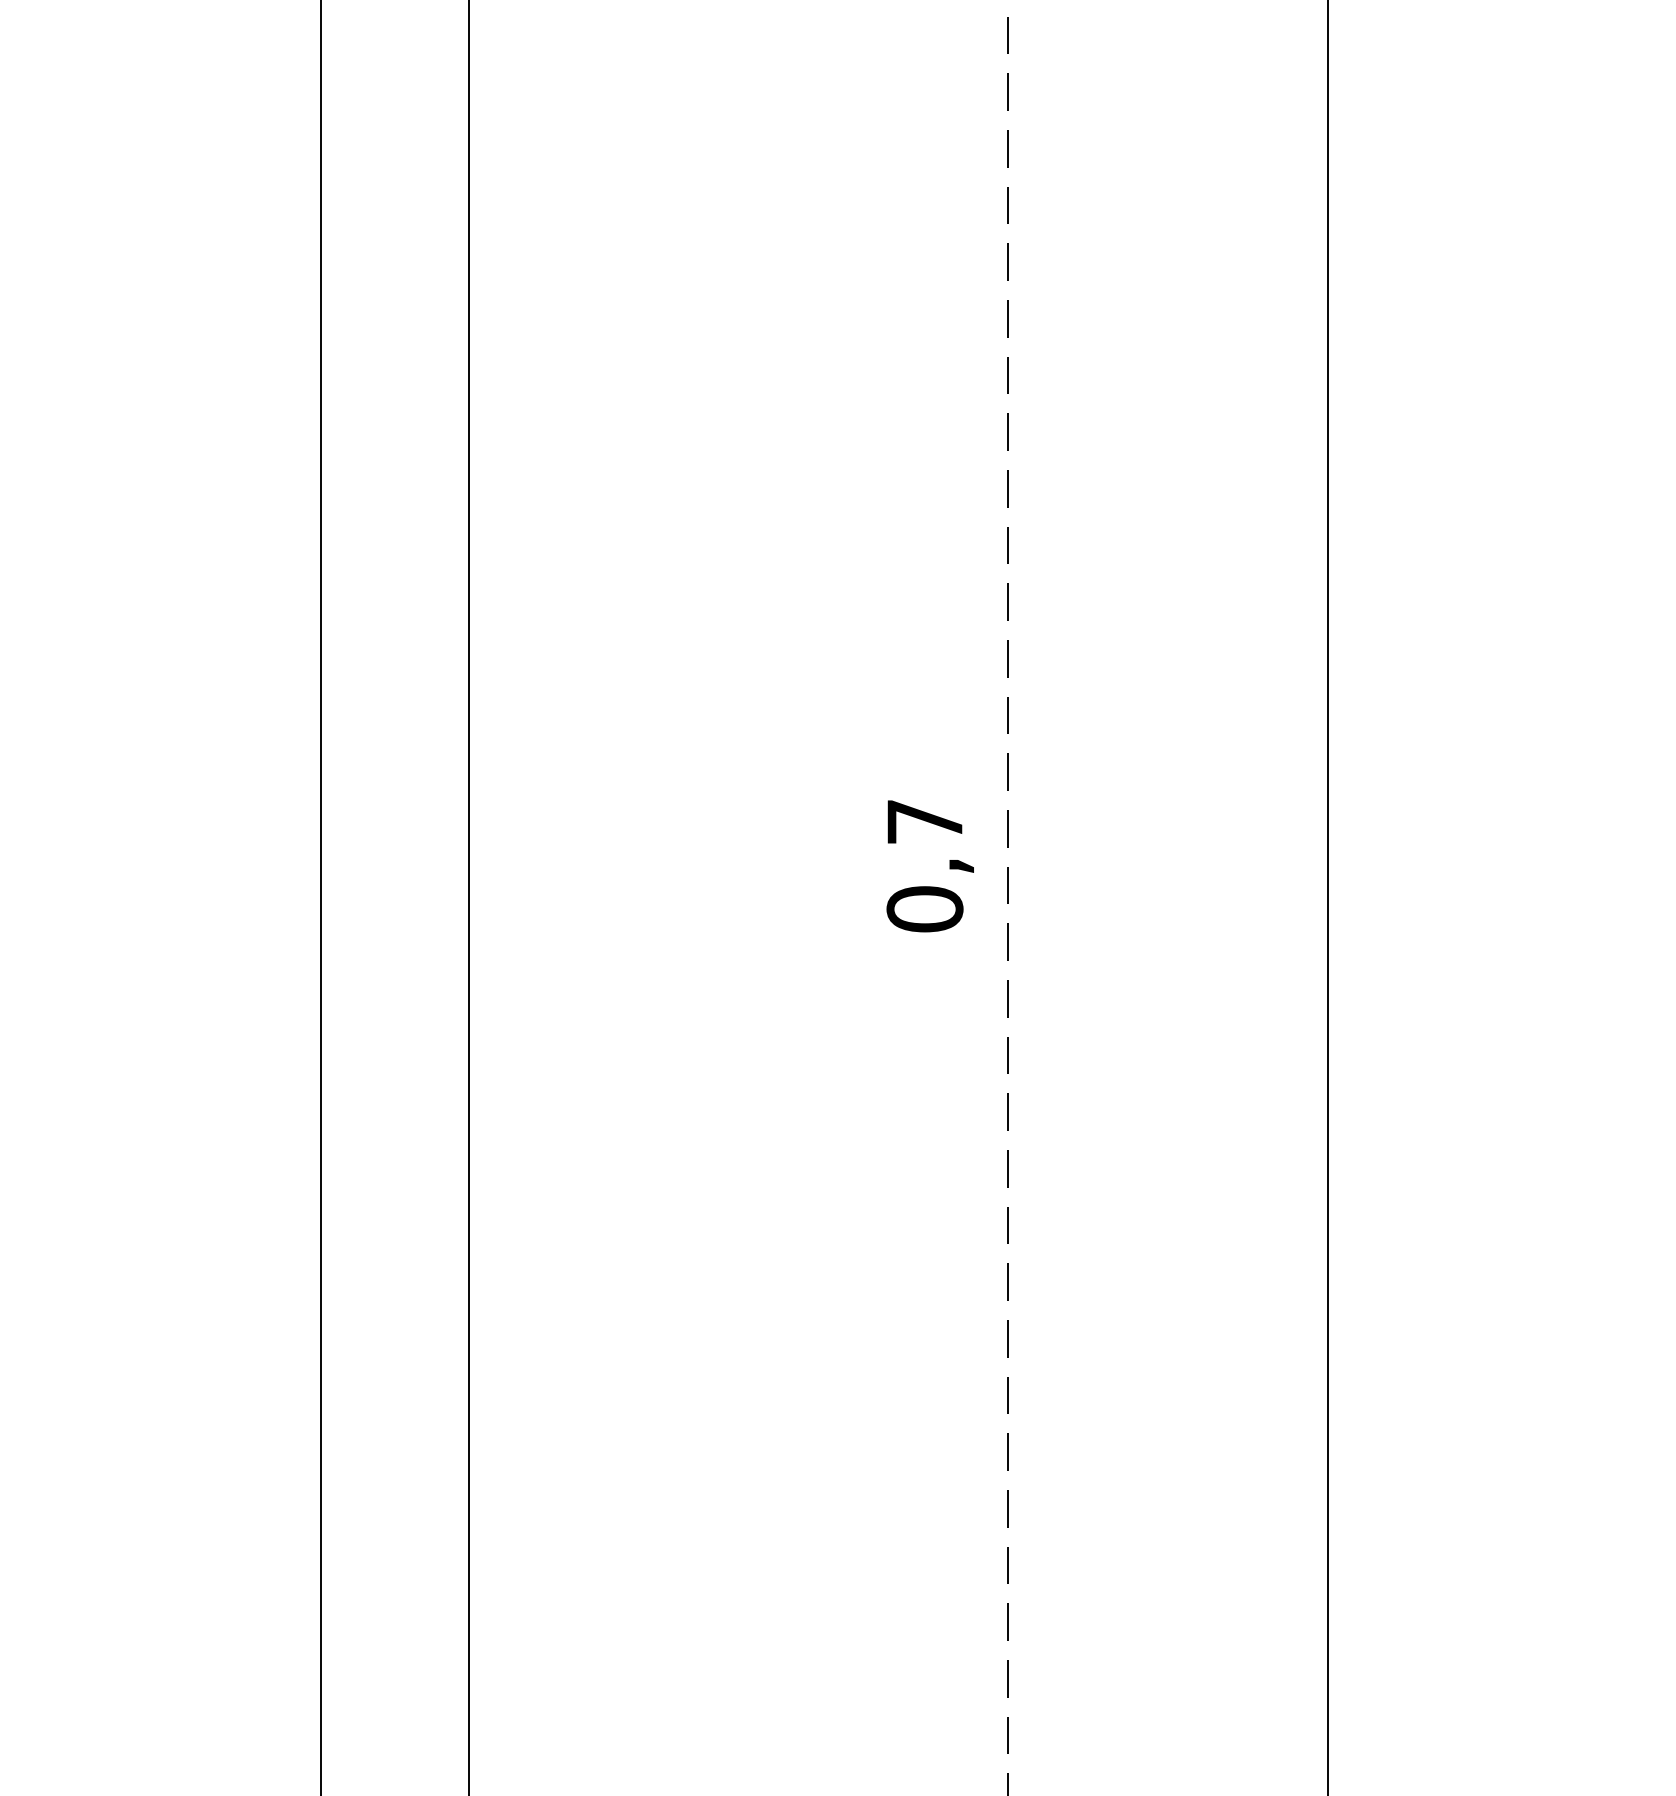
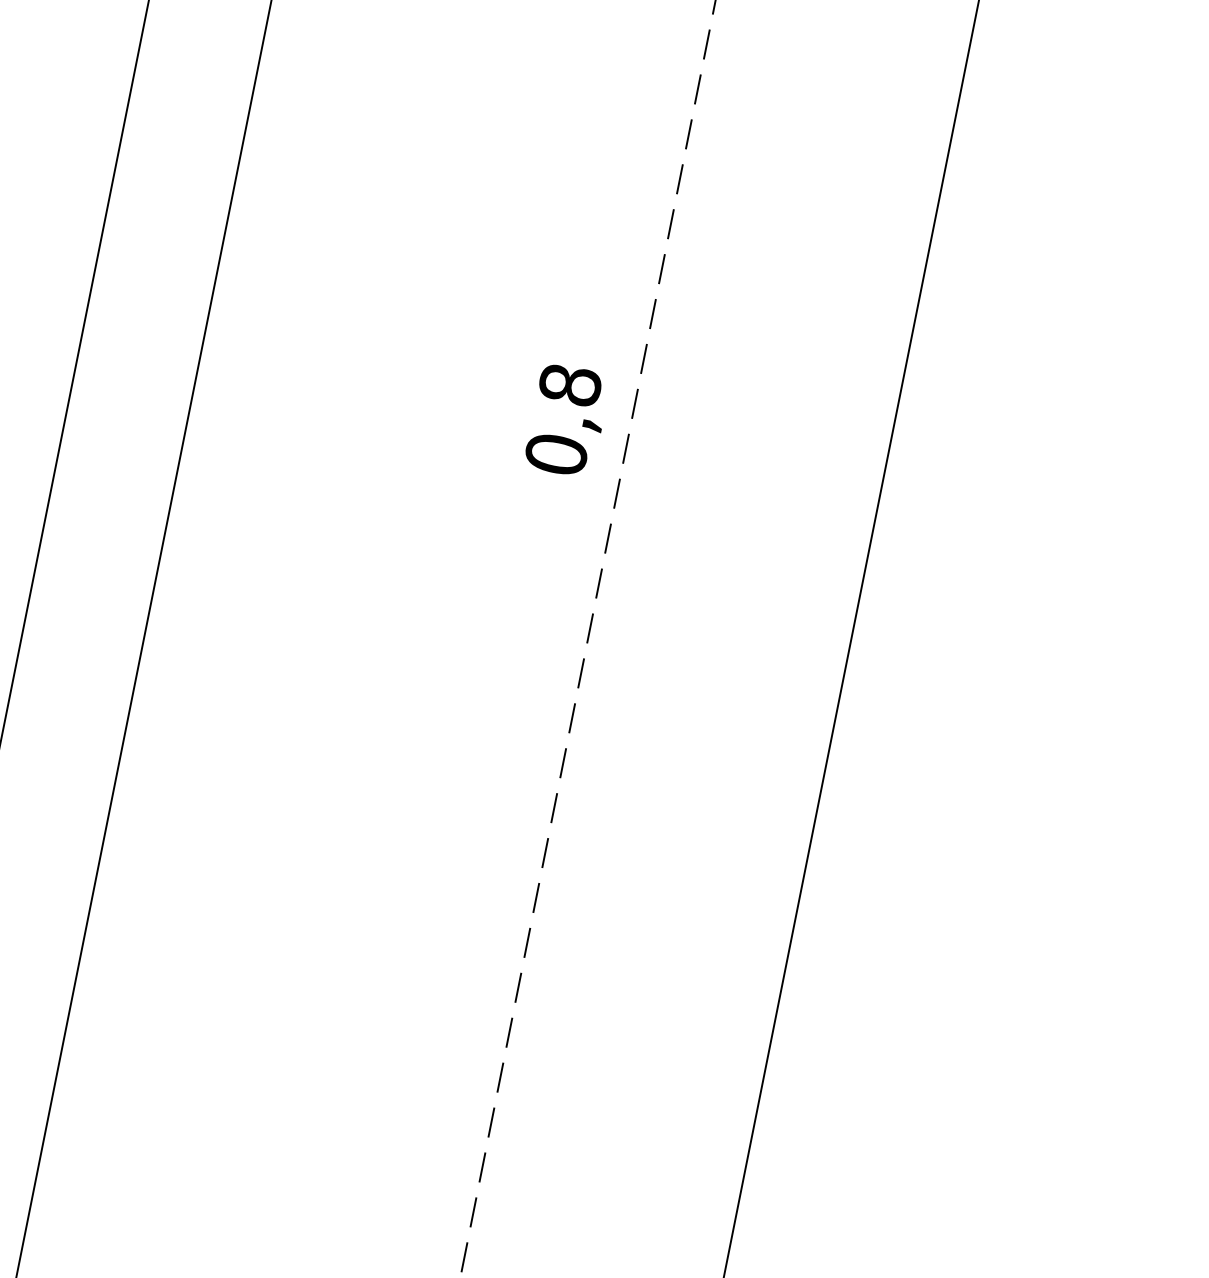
text: (924, 821) -> (569, 384), 0,7 -> 0,8

